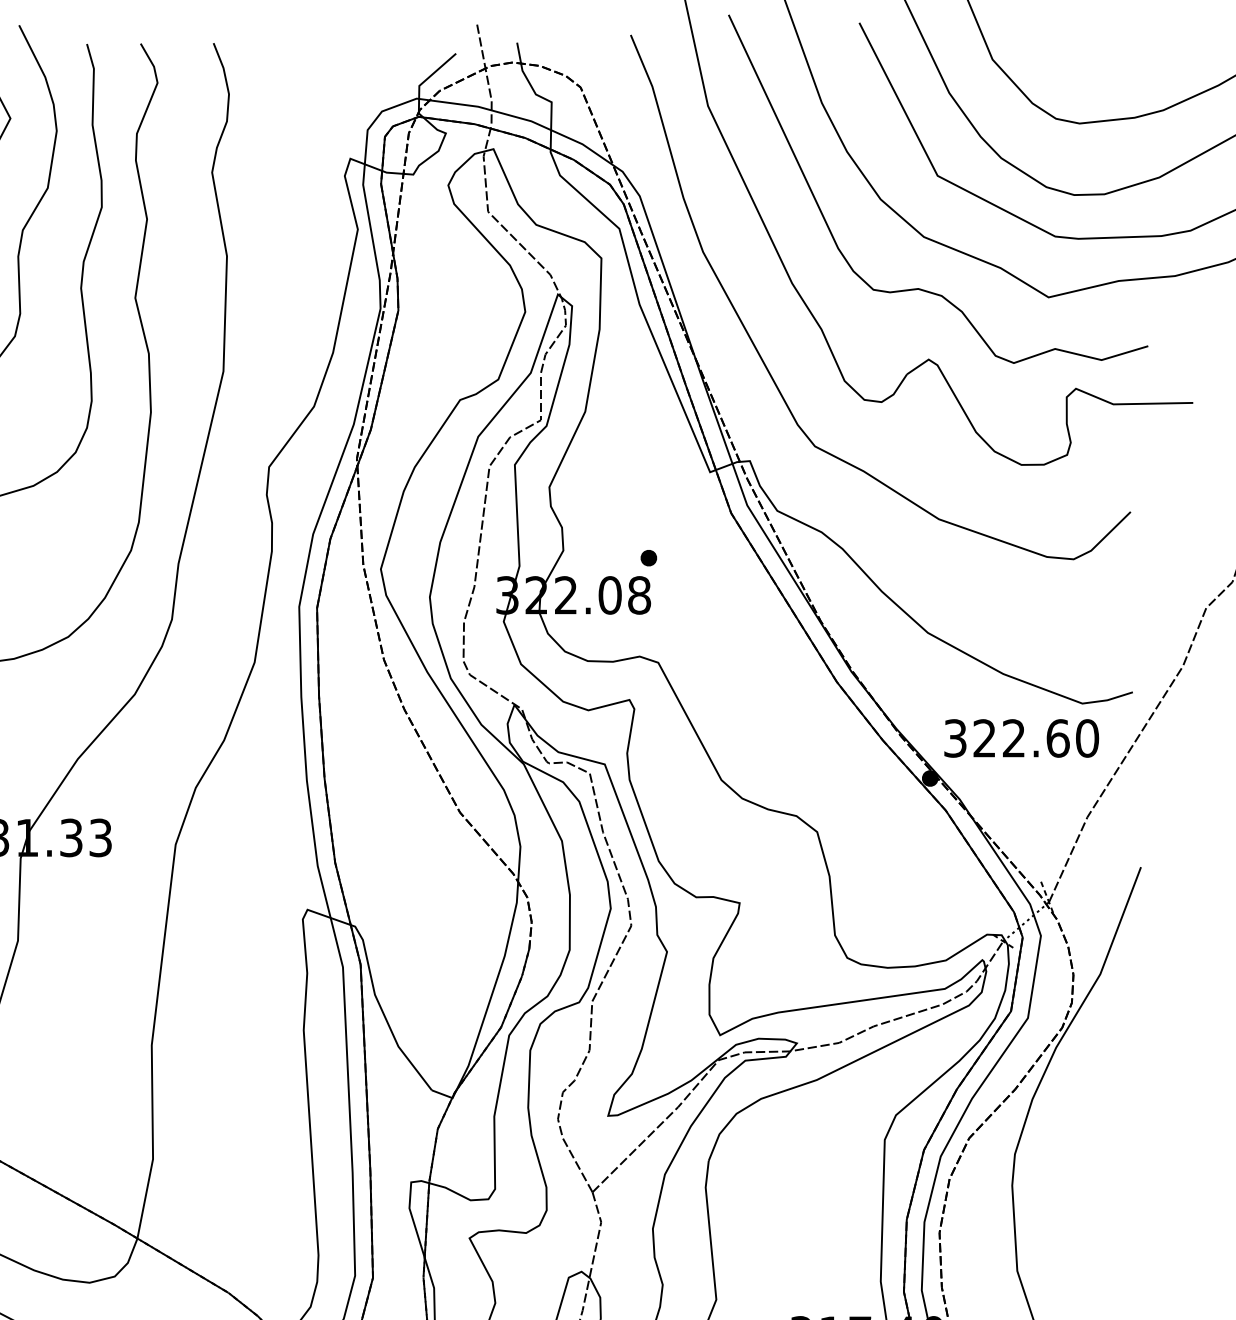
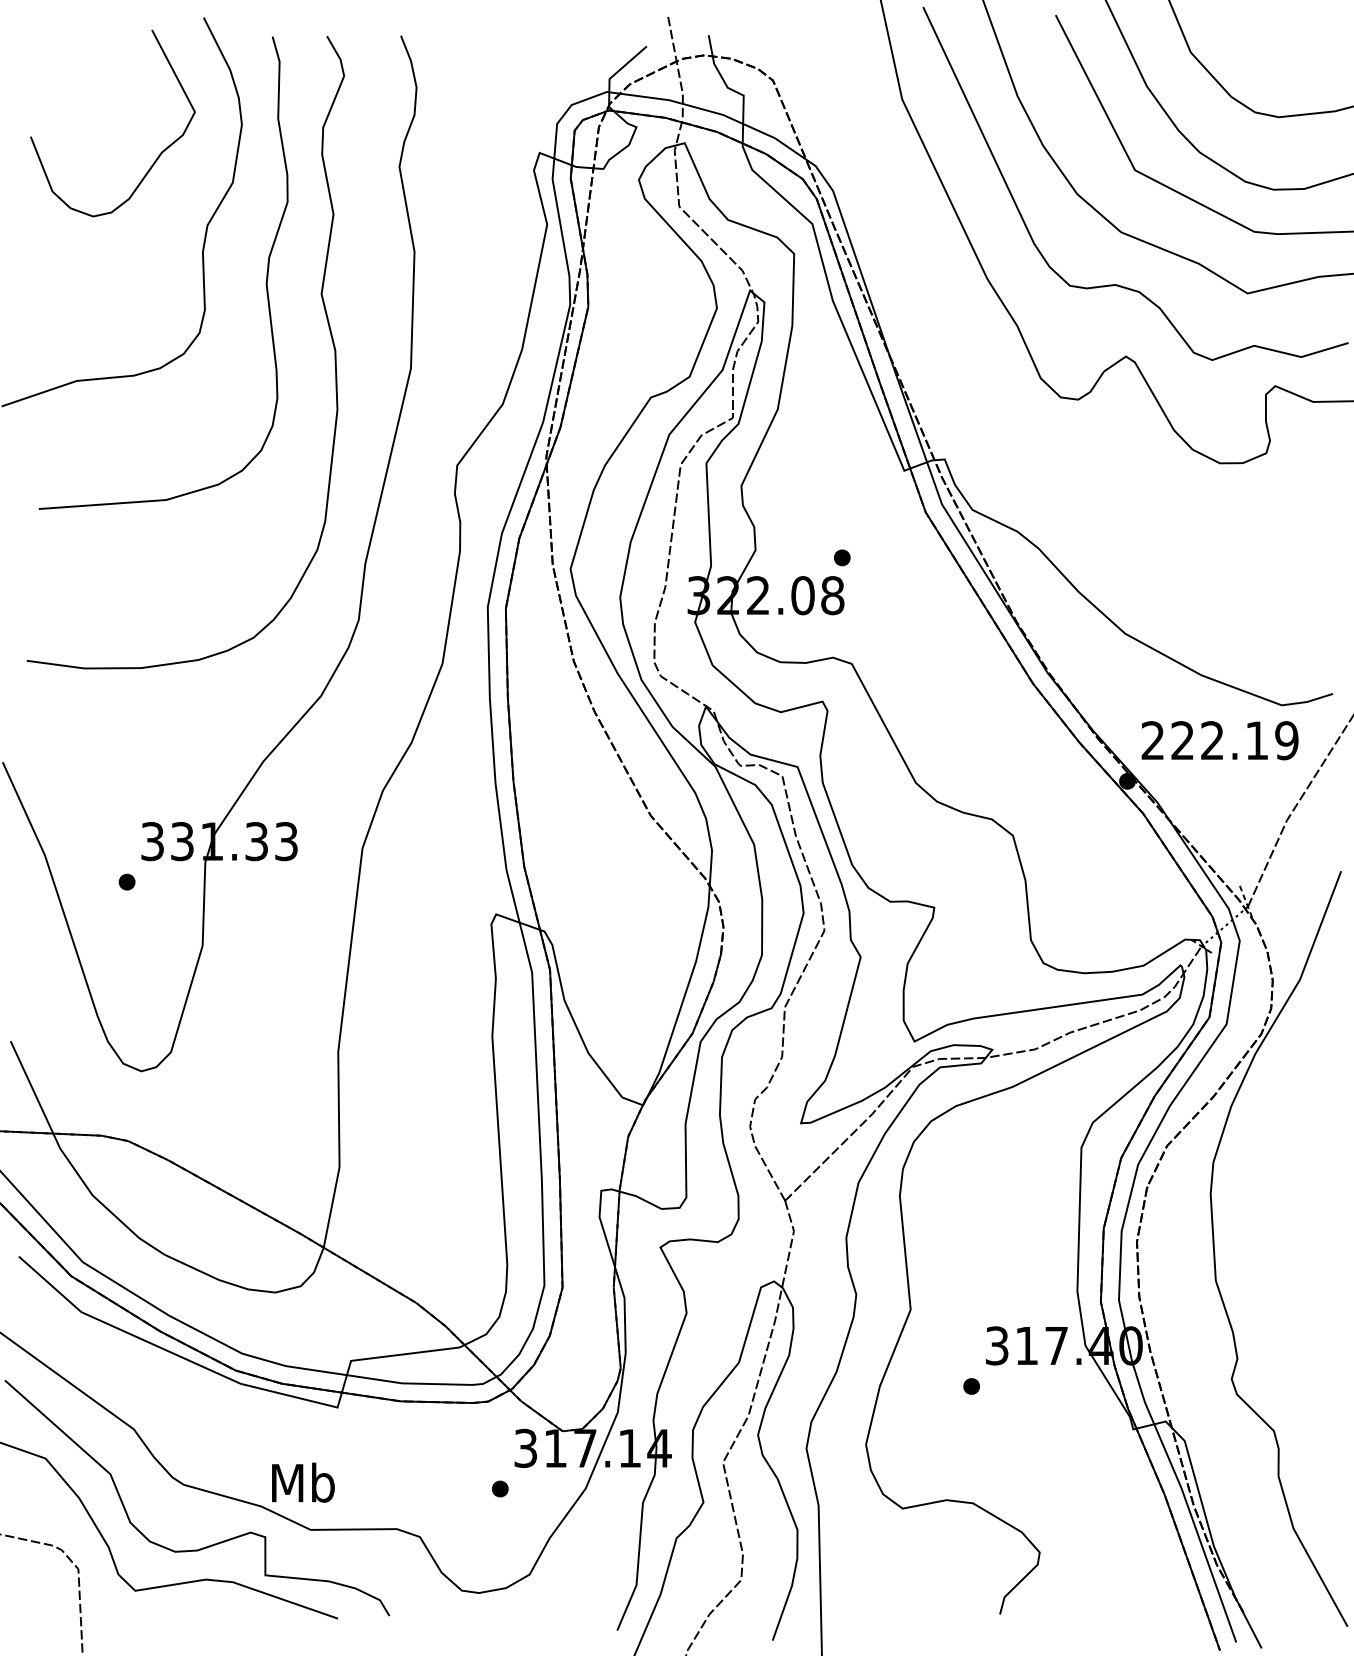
curve: (764, 361) -> (959, 358), removed
text: (1020, 738) -> (1219, 740), 322.60 -> 222.19

